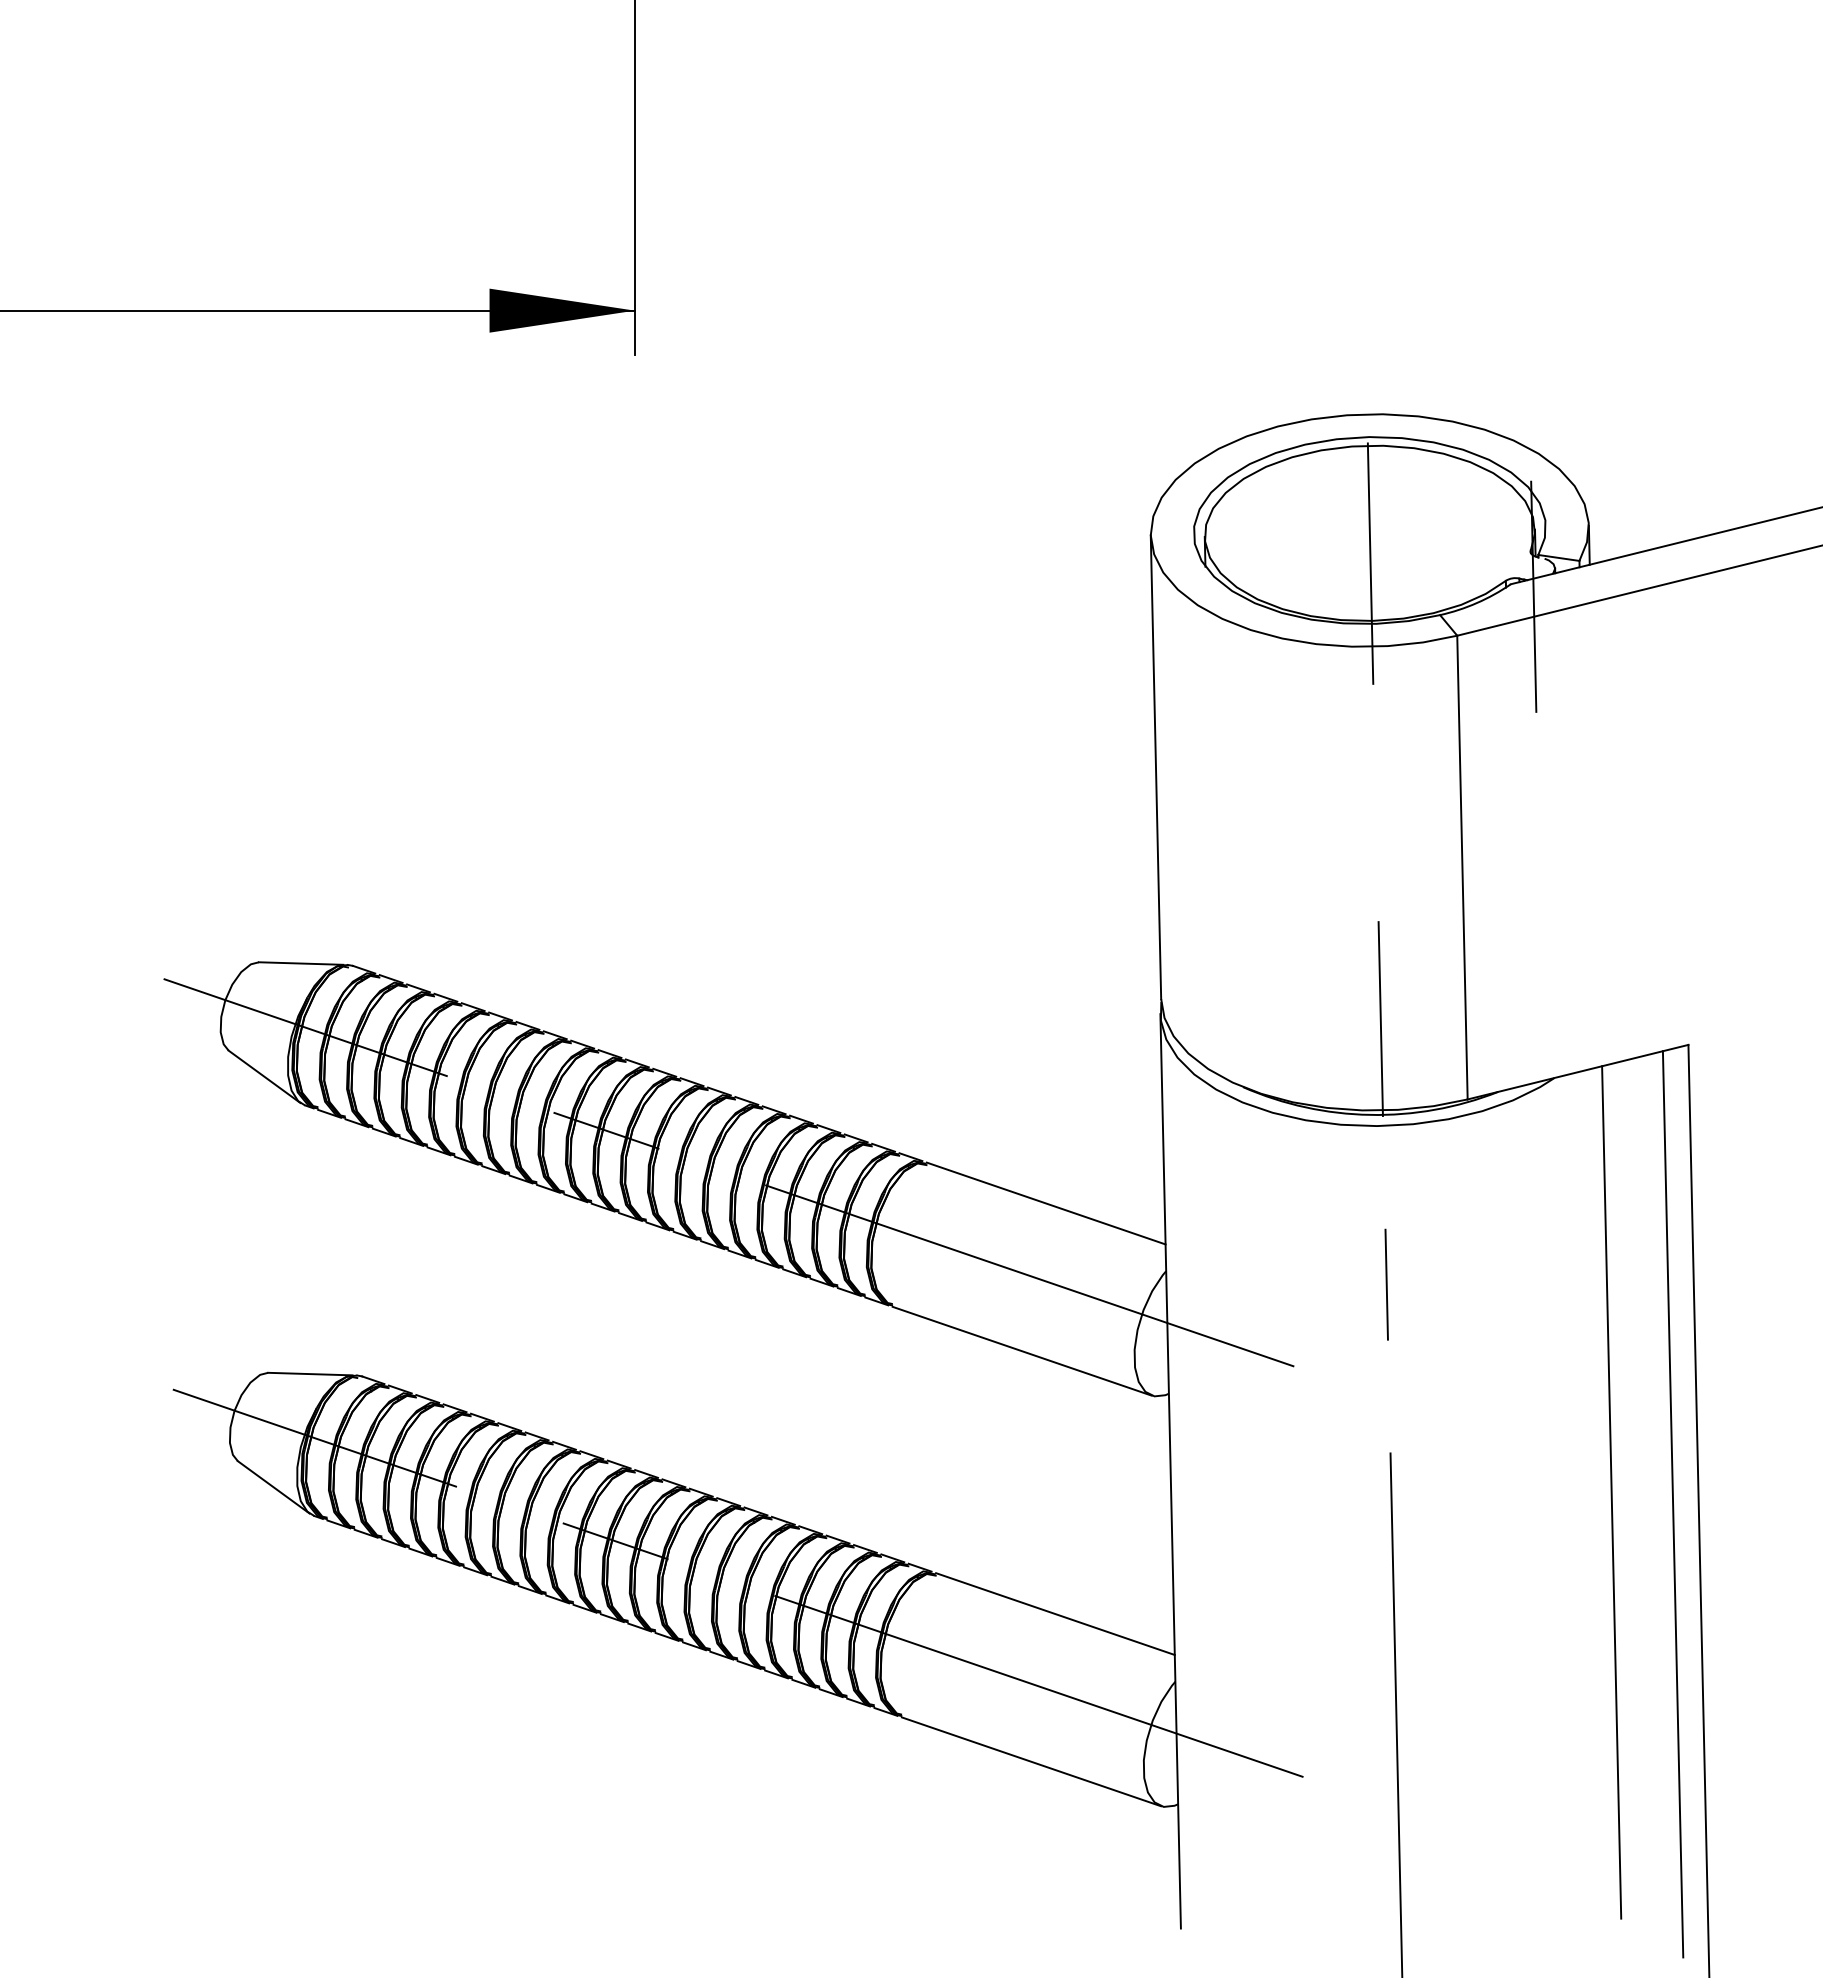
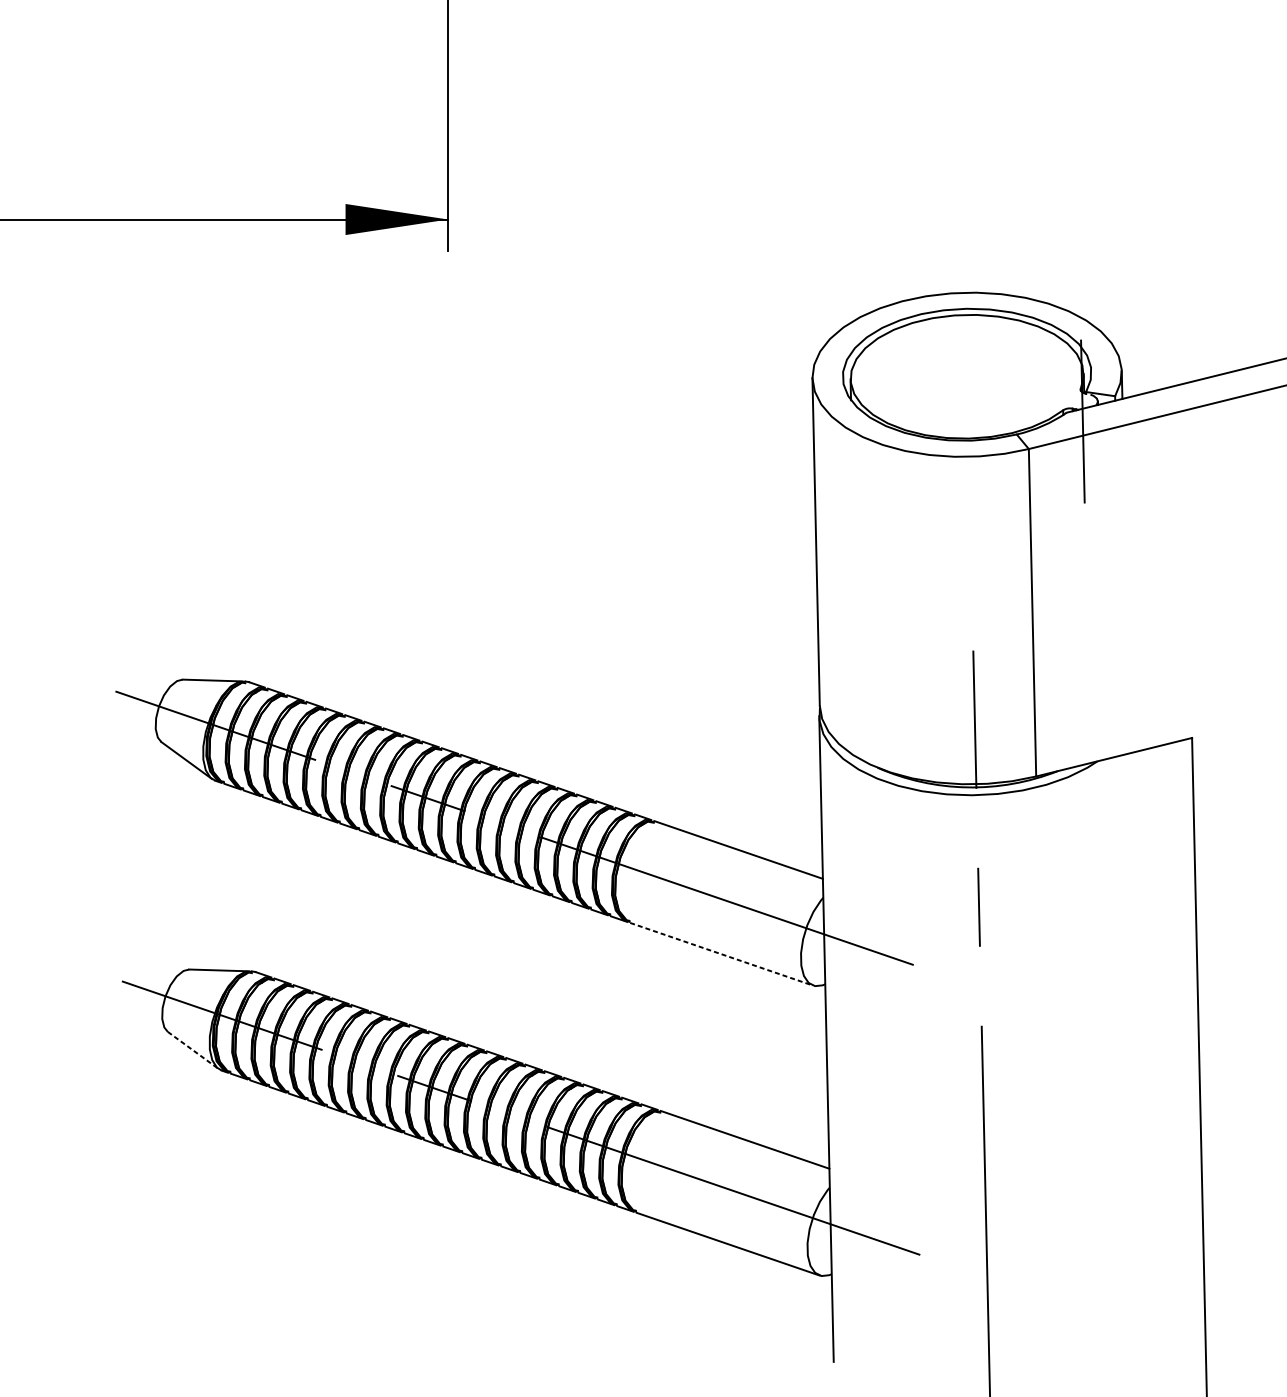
line: (1370, 563) -> (967, 398), removed
line: (1022, 1351) -> (721, 954), solid -> dashed
line: (274, 1487) -> (193, 1050), solid -> dashed
line: (1611, 1492) -> (1137, 1054), removed
line: (1672, 1504) -> (1180, 1062), removed

